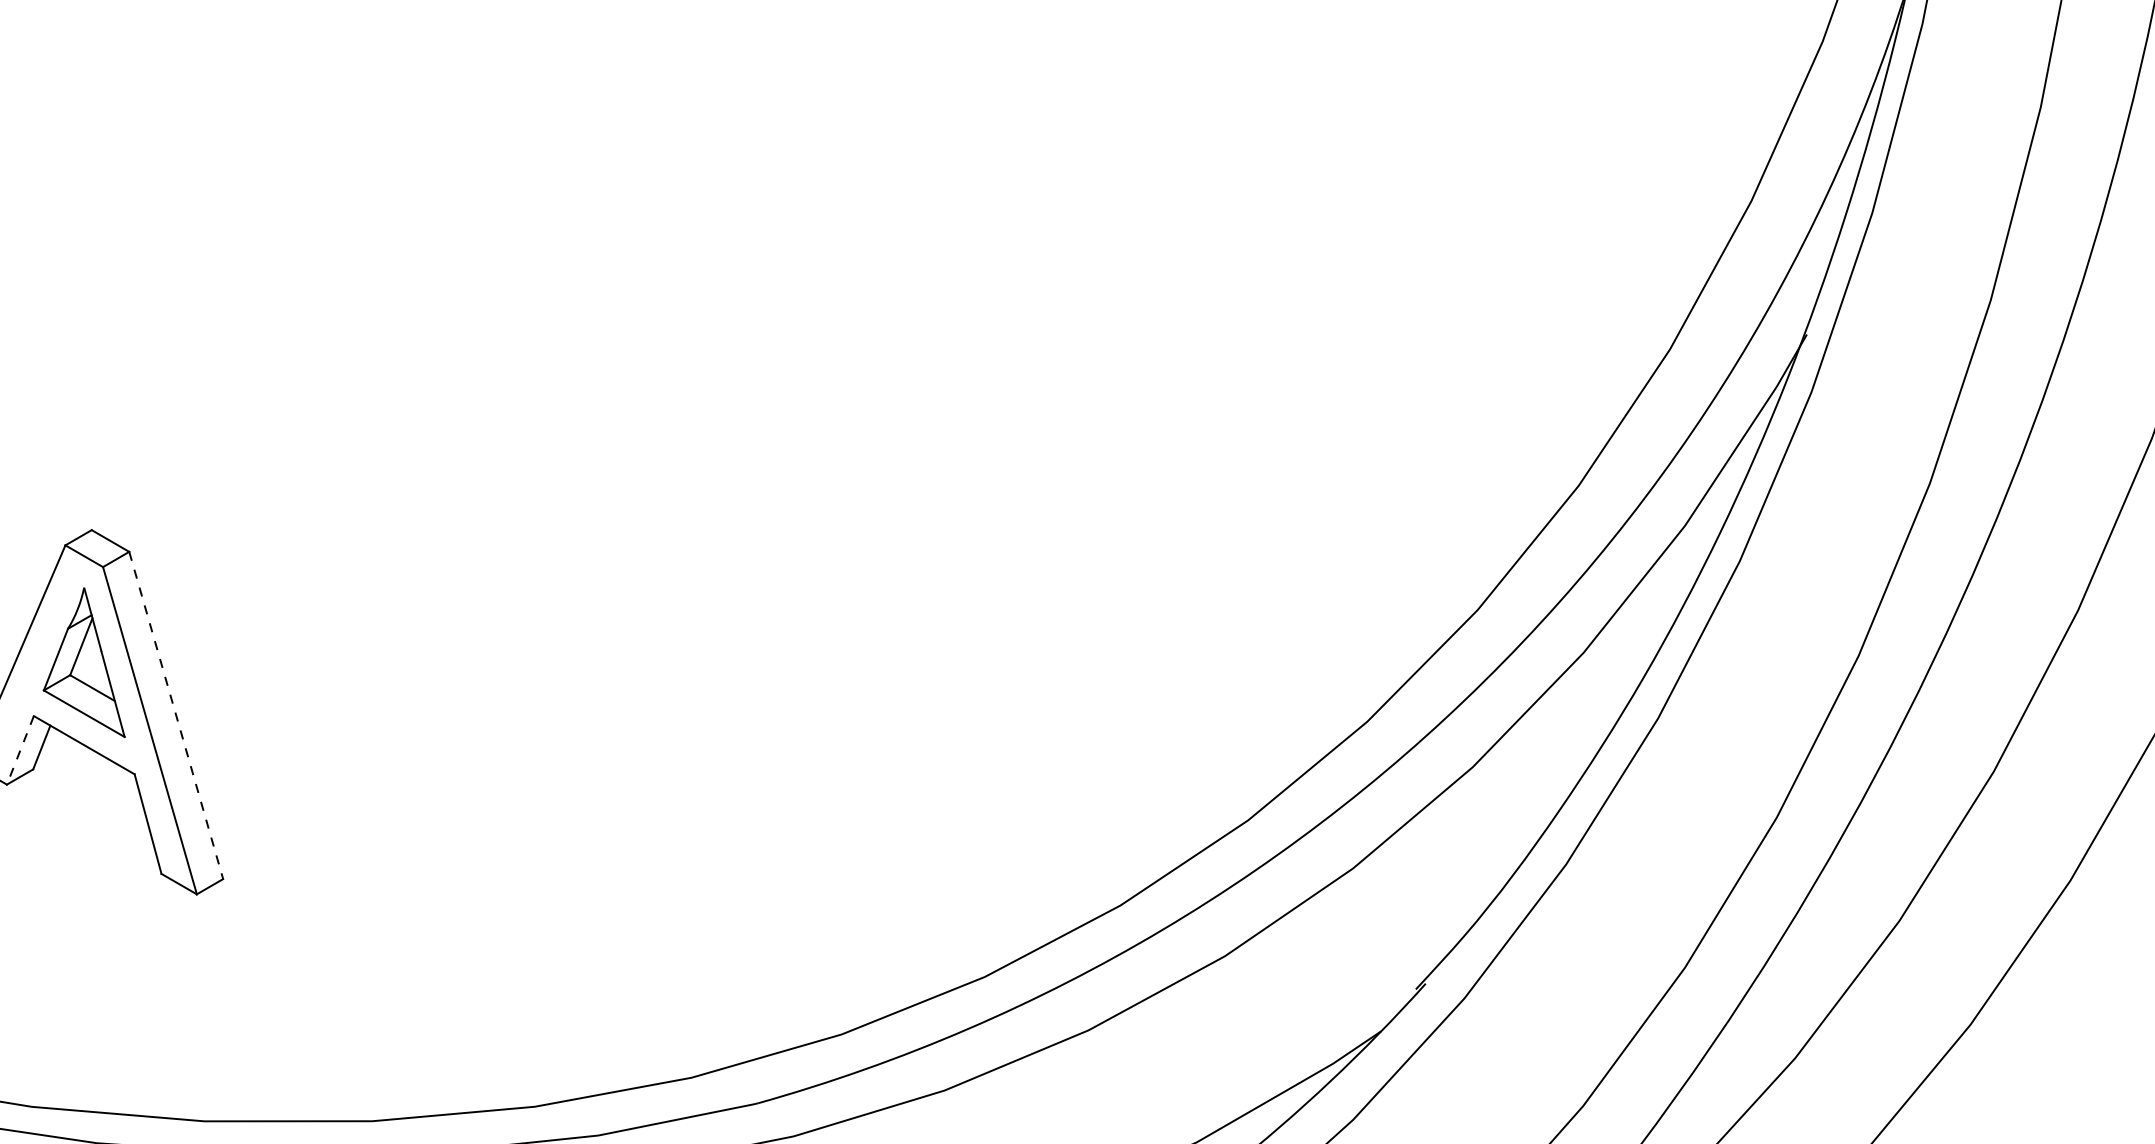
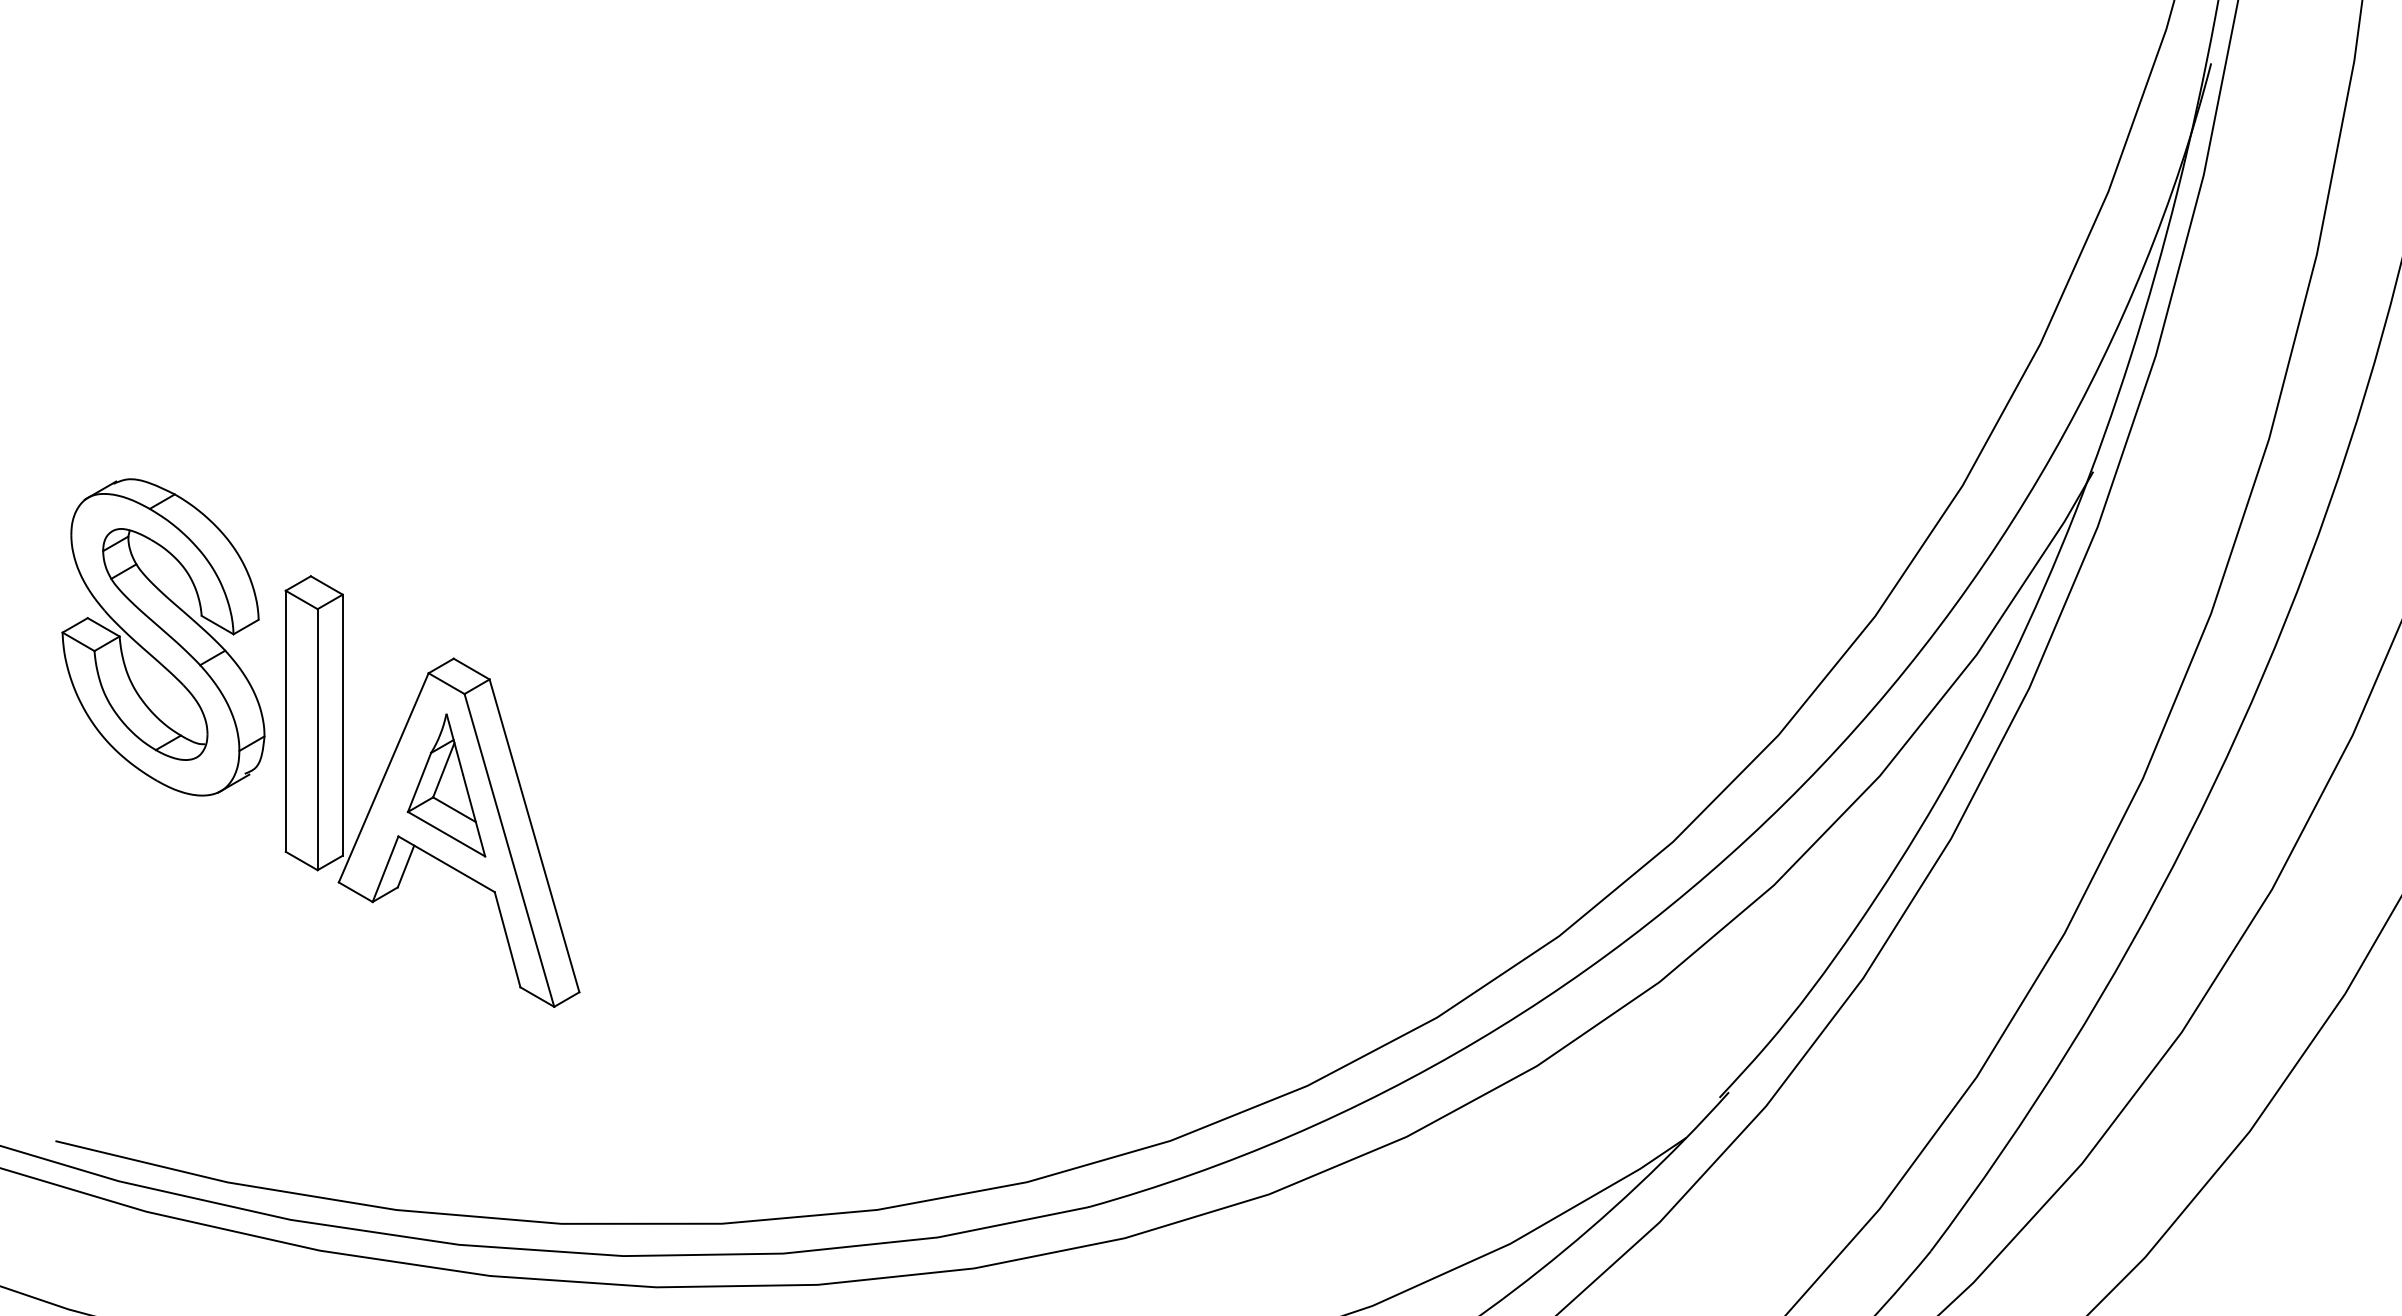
line: (176, 715) -> (534, 835), dashed -> solid
line: (20, 750) -> (385, 869), dashed -> solid

